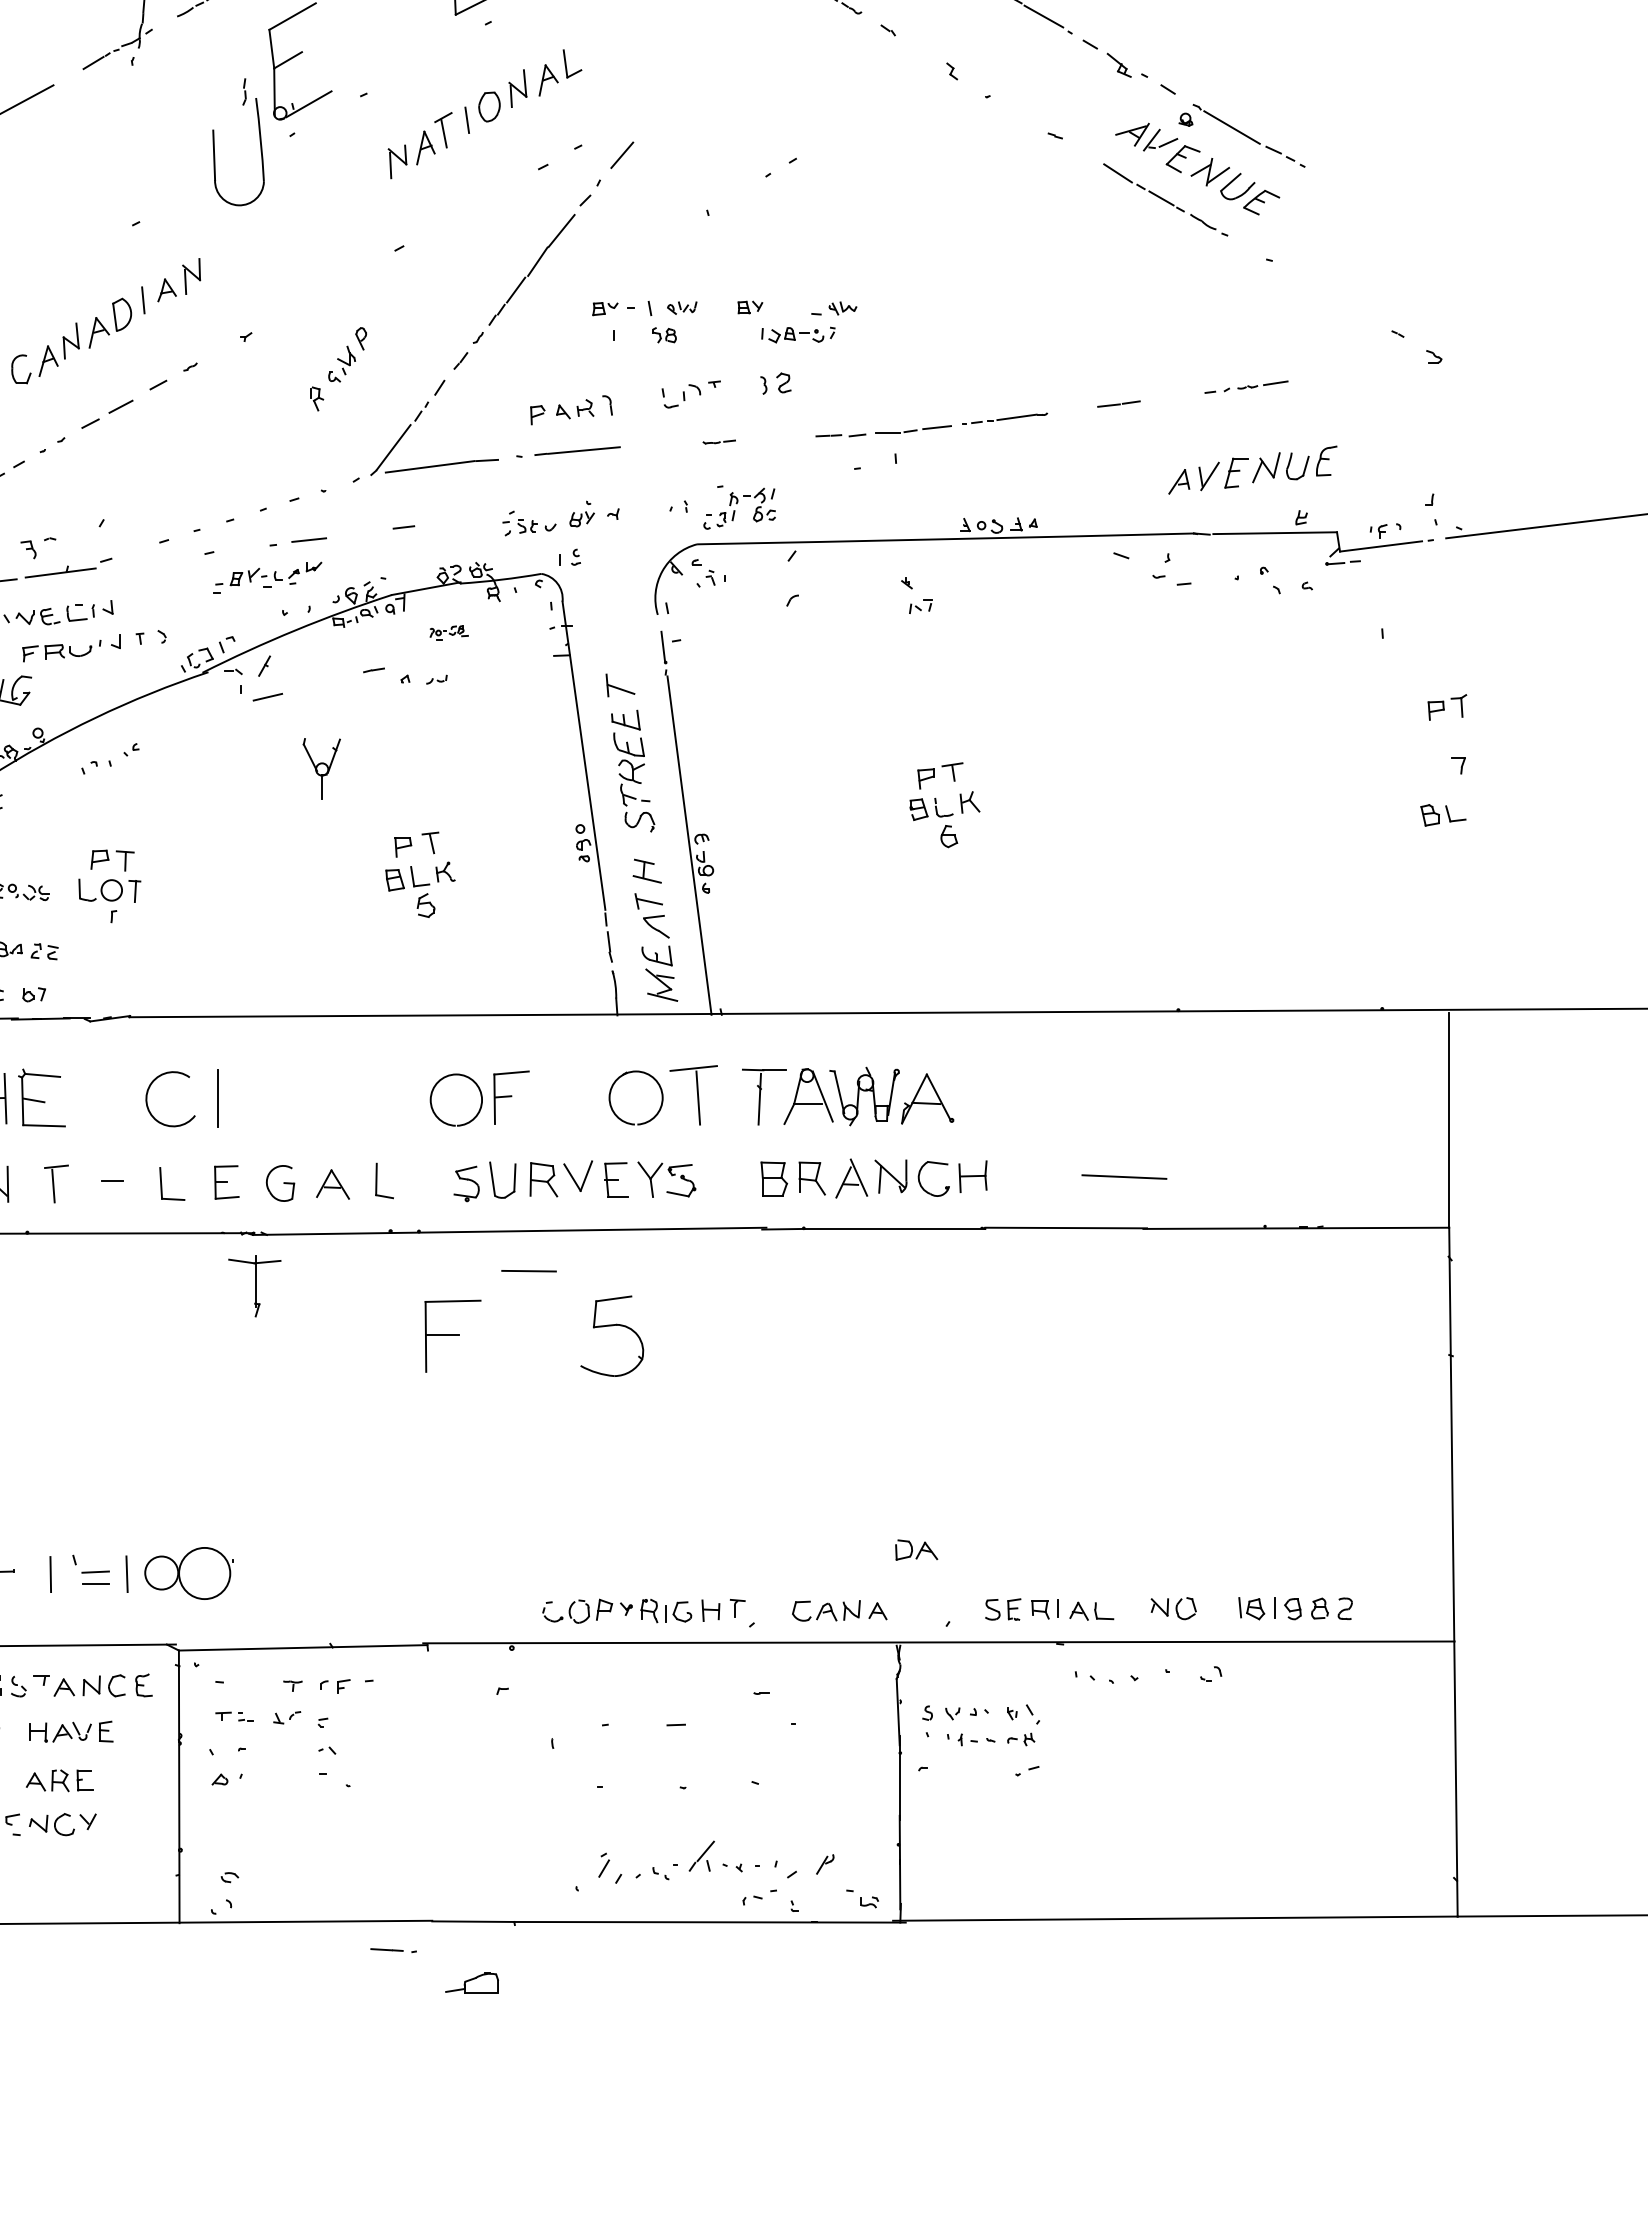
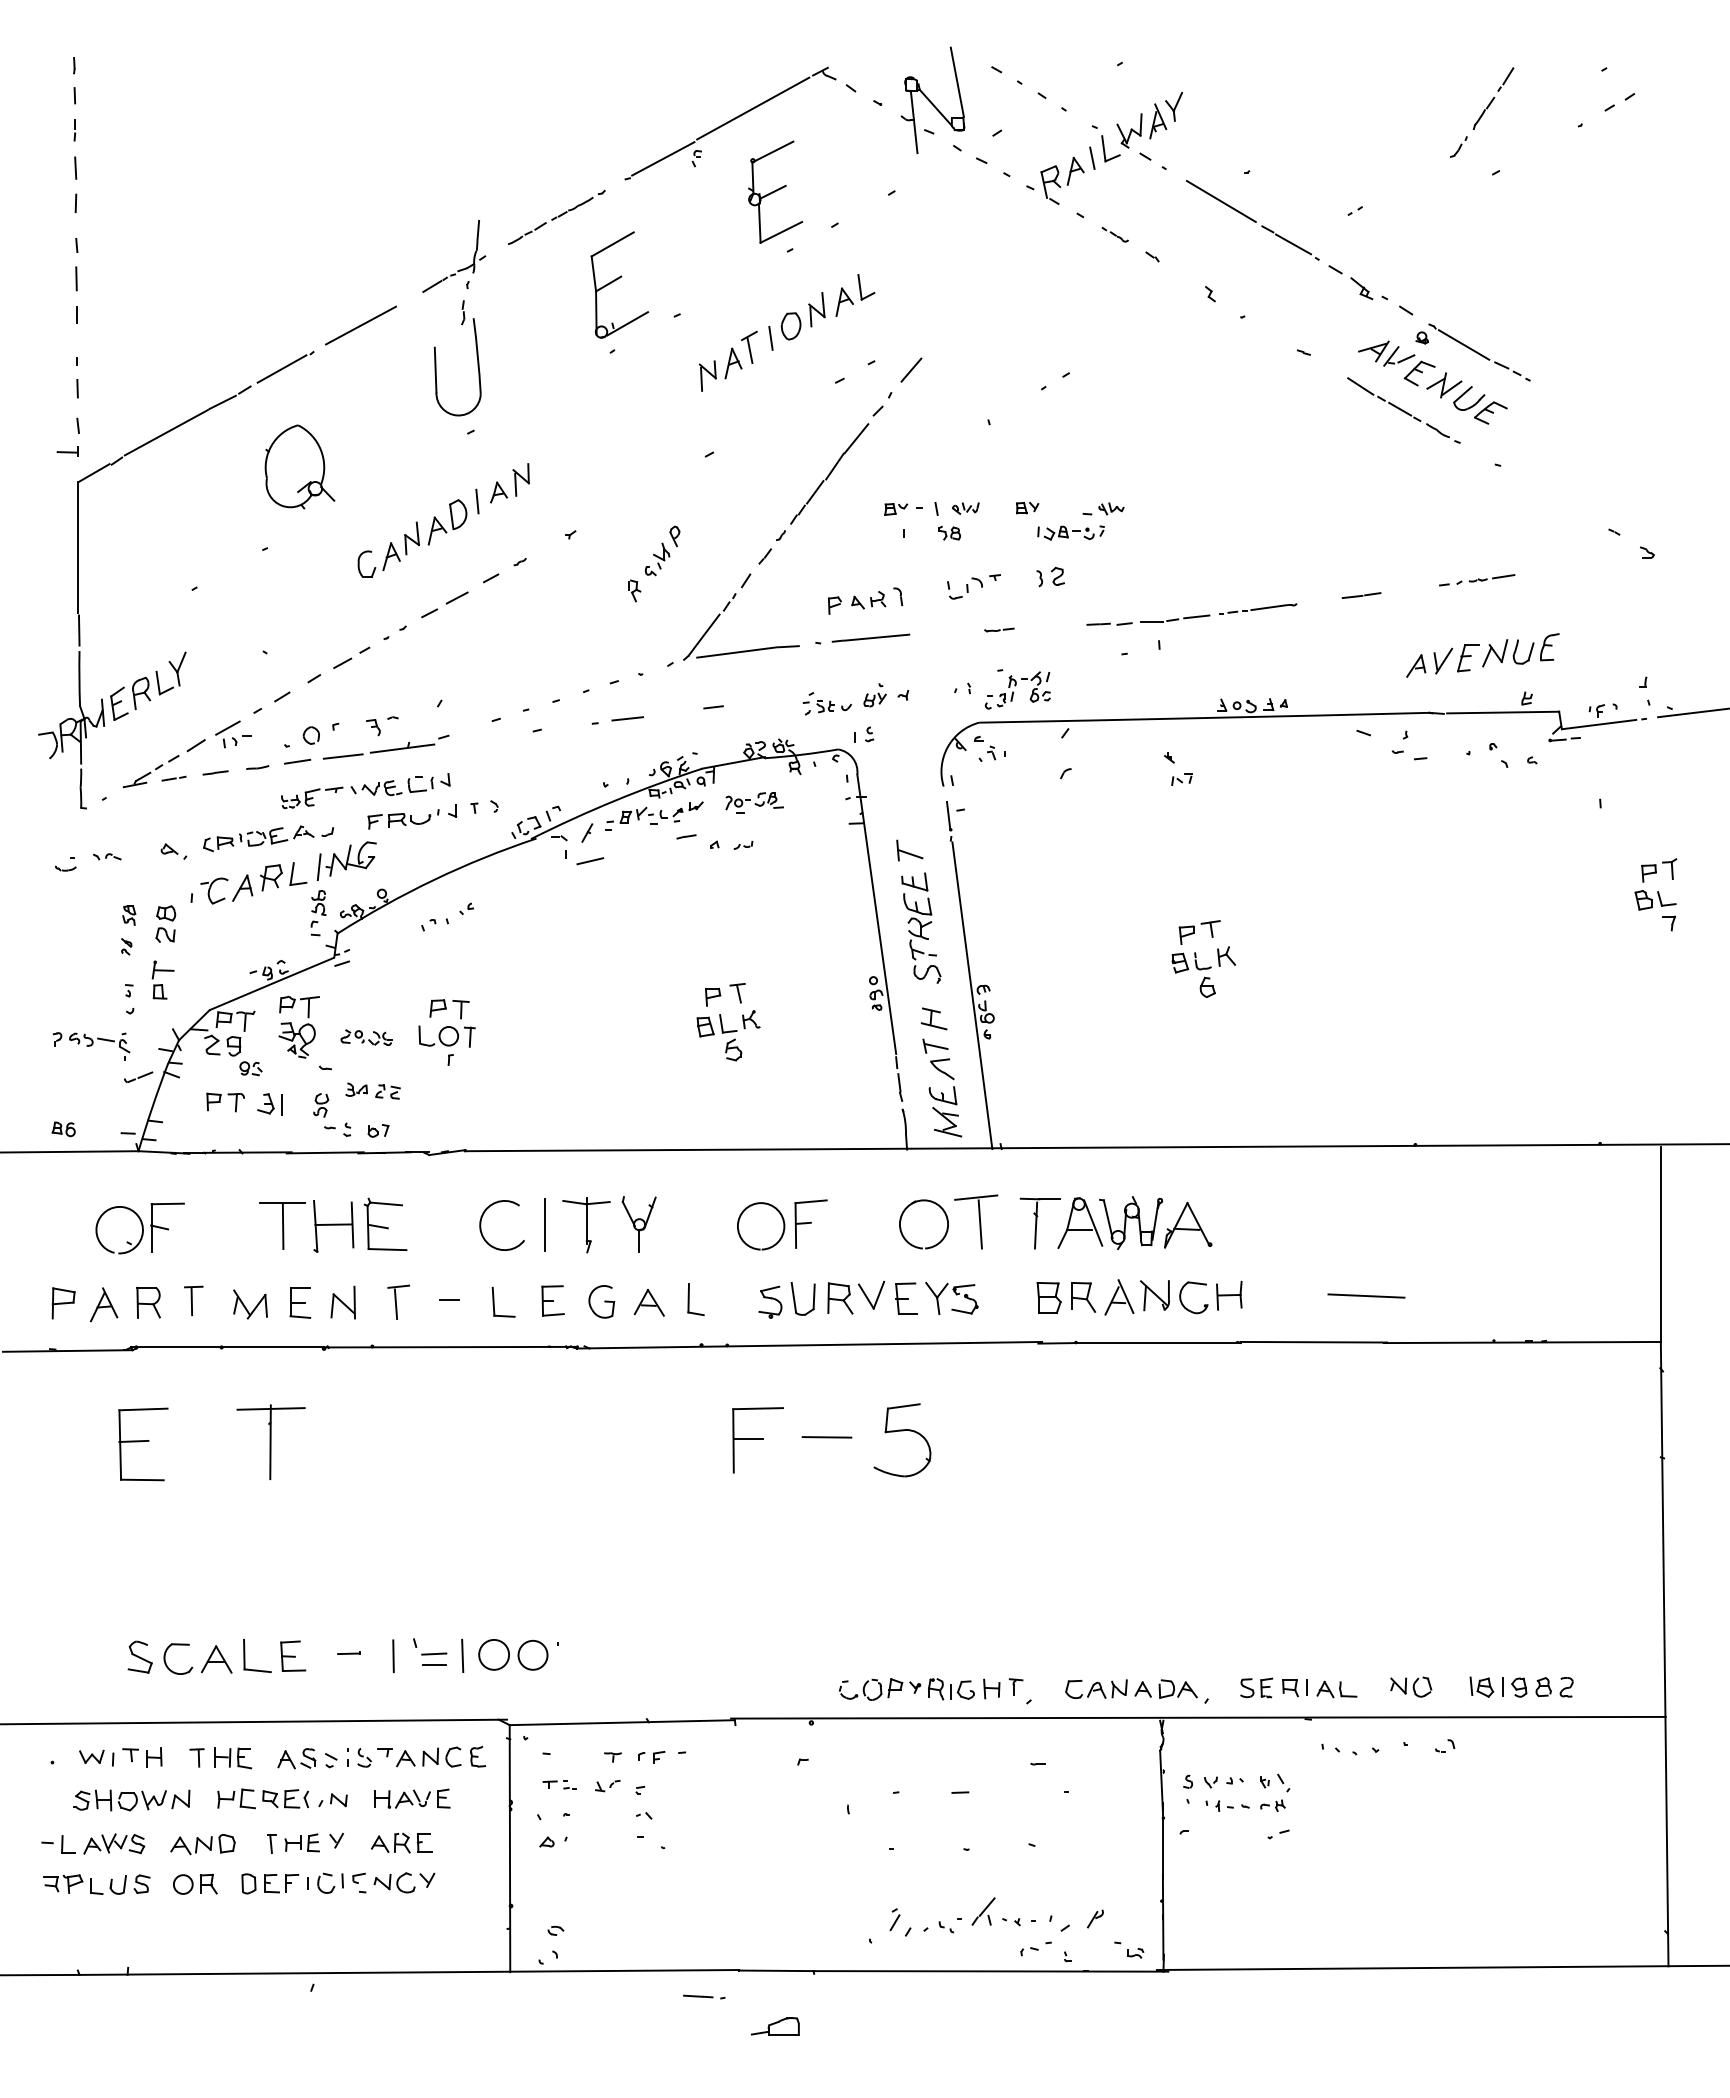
part: (259, 140) -> (476, 356), moved
part: (268, 577) -> (654, 815), moved
part: (449, 632) -> (754, 802), size x1.67
part: (321, 769) -> (638, 1224), moved
part: (1443, 815) -> (1655, 900), moved
line: (528, 1271) -> (826, 1437), moved
part: (254, 1286) -> (586, 1225), moved
part: (915, 1549) -> (1177, 1688), moved
circle: (204, 1572) -> (532, 1654), size x0.62

